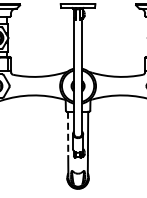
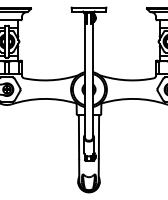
line: (68, 133) -> (79, 136), dashed -> solid

